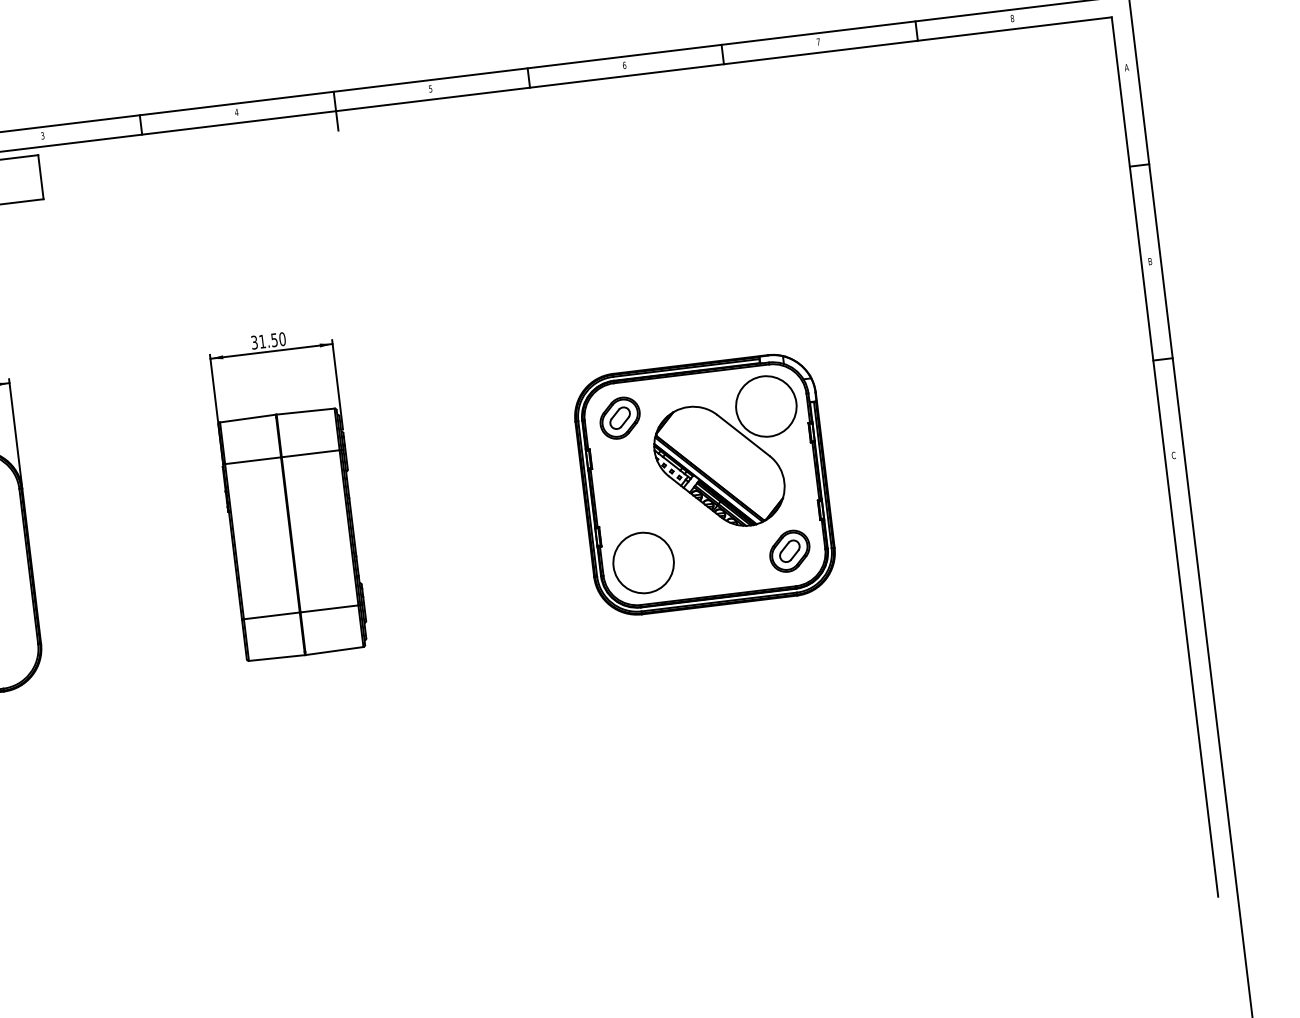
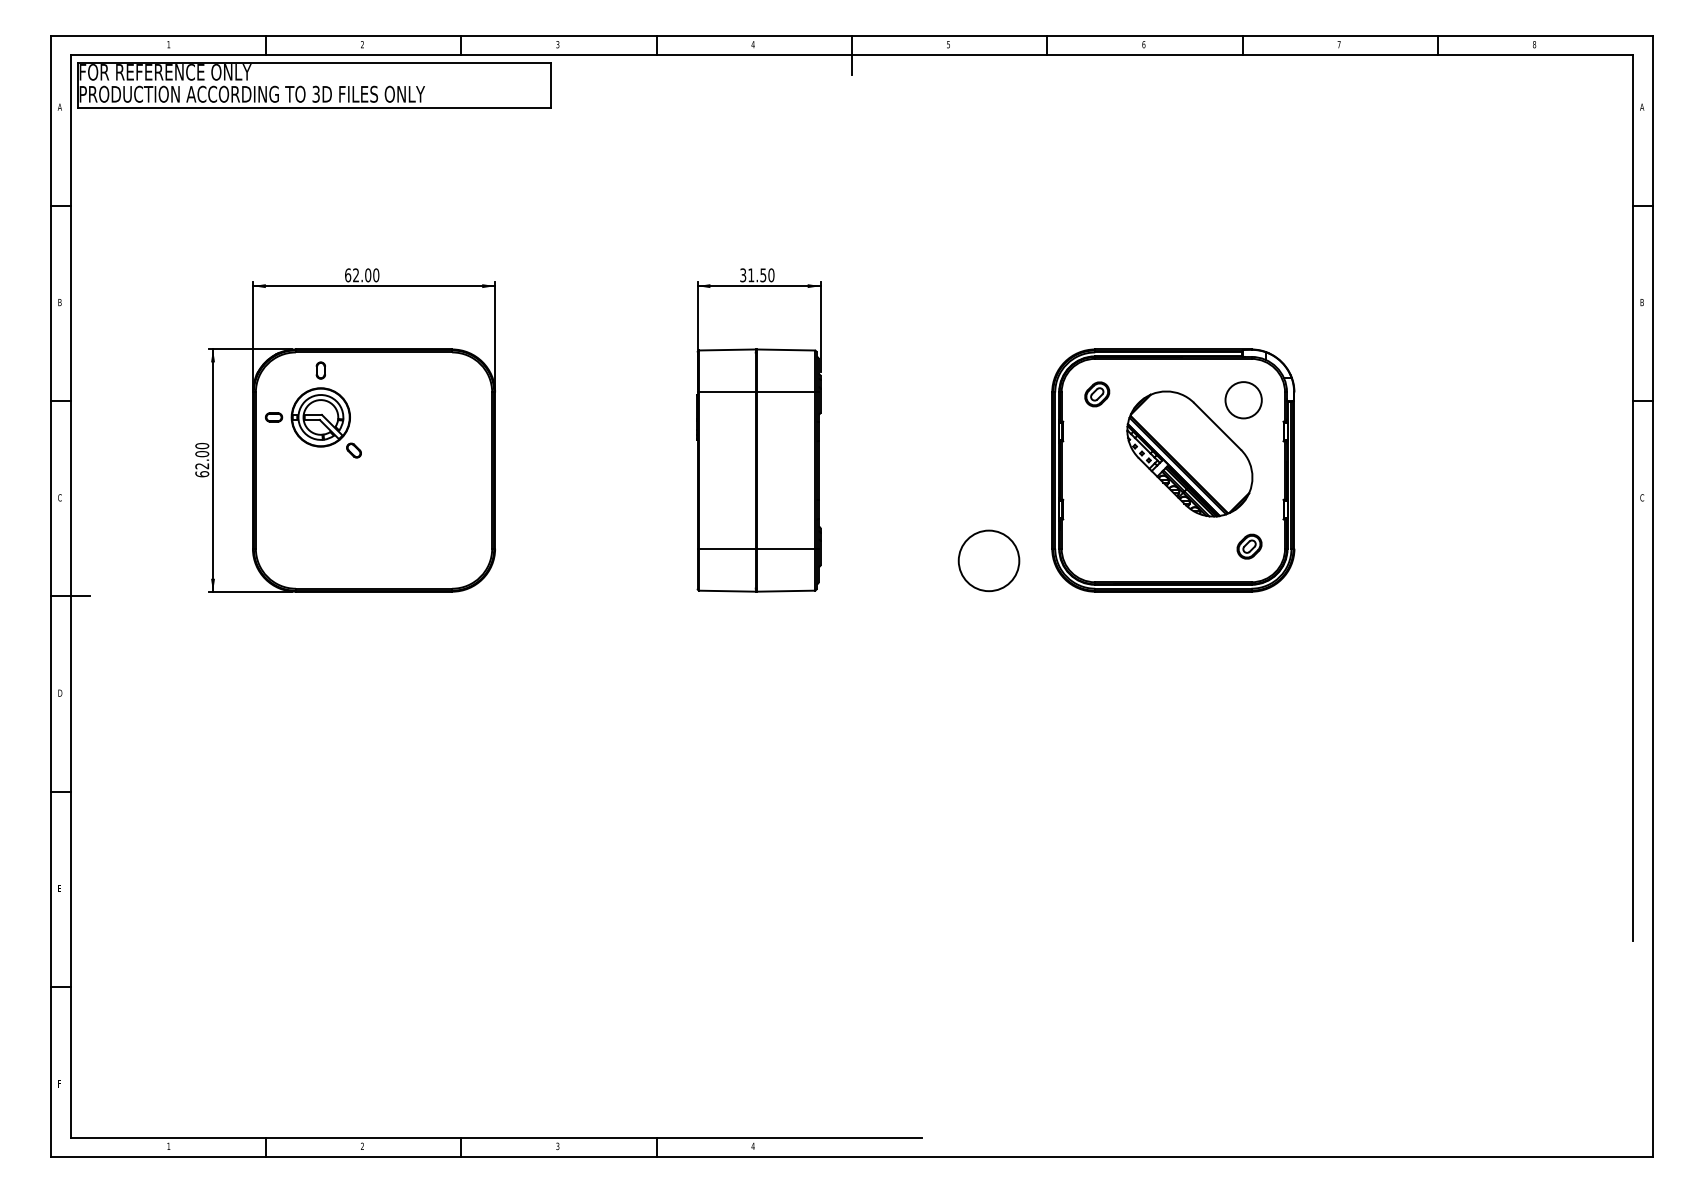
circle: (766, 405) -> (1243, 399), size x0.6
part: (620, 418) -> (1097, 394), size x0.6
part: (789, 550) -> (1249, 546), size x0.6
circle: (643, 562) -> (988, 560), moved

